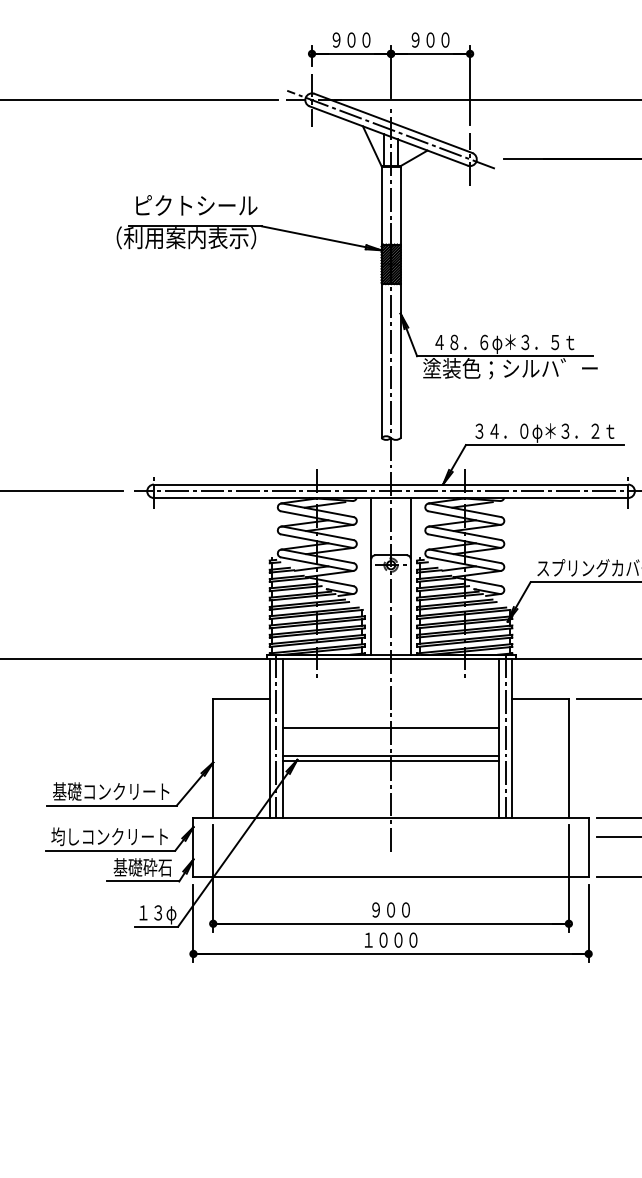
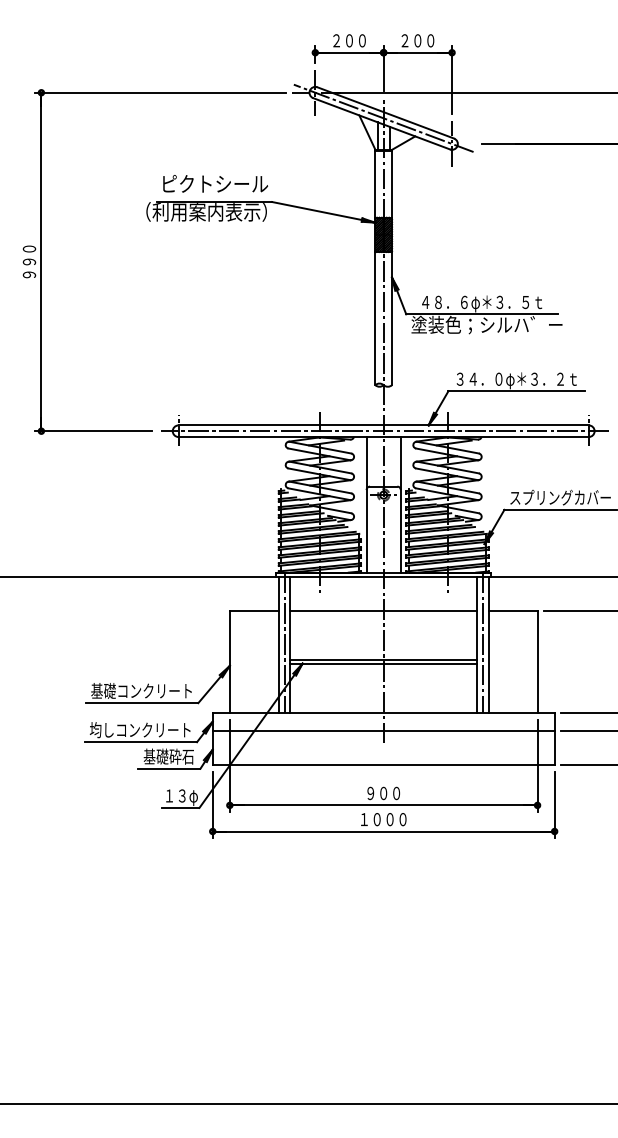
text: (336, 39) -> (336, 40), ９００ -> ２００
text: (415, 39) -> (404, 40), ９００ -> ２００
line: (390, 727) -> (383, 610), moved
line: (390, 837) -> (383, 730), added

